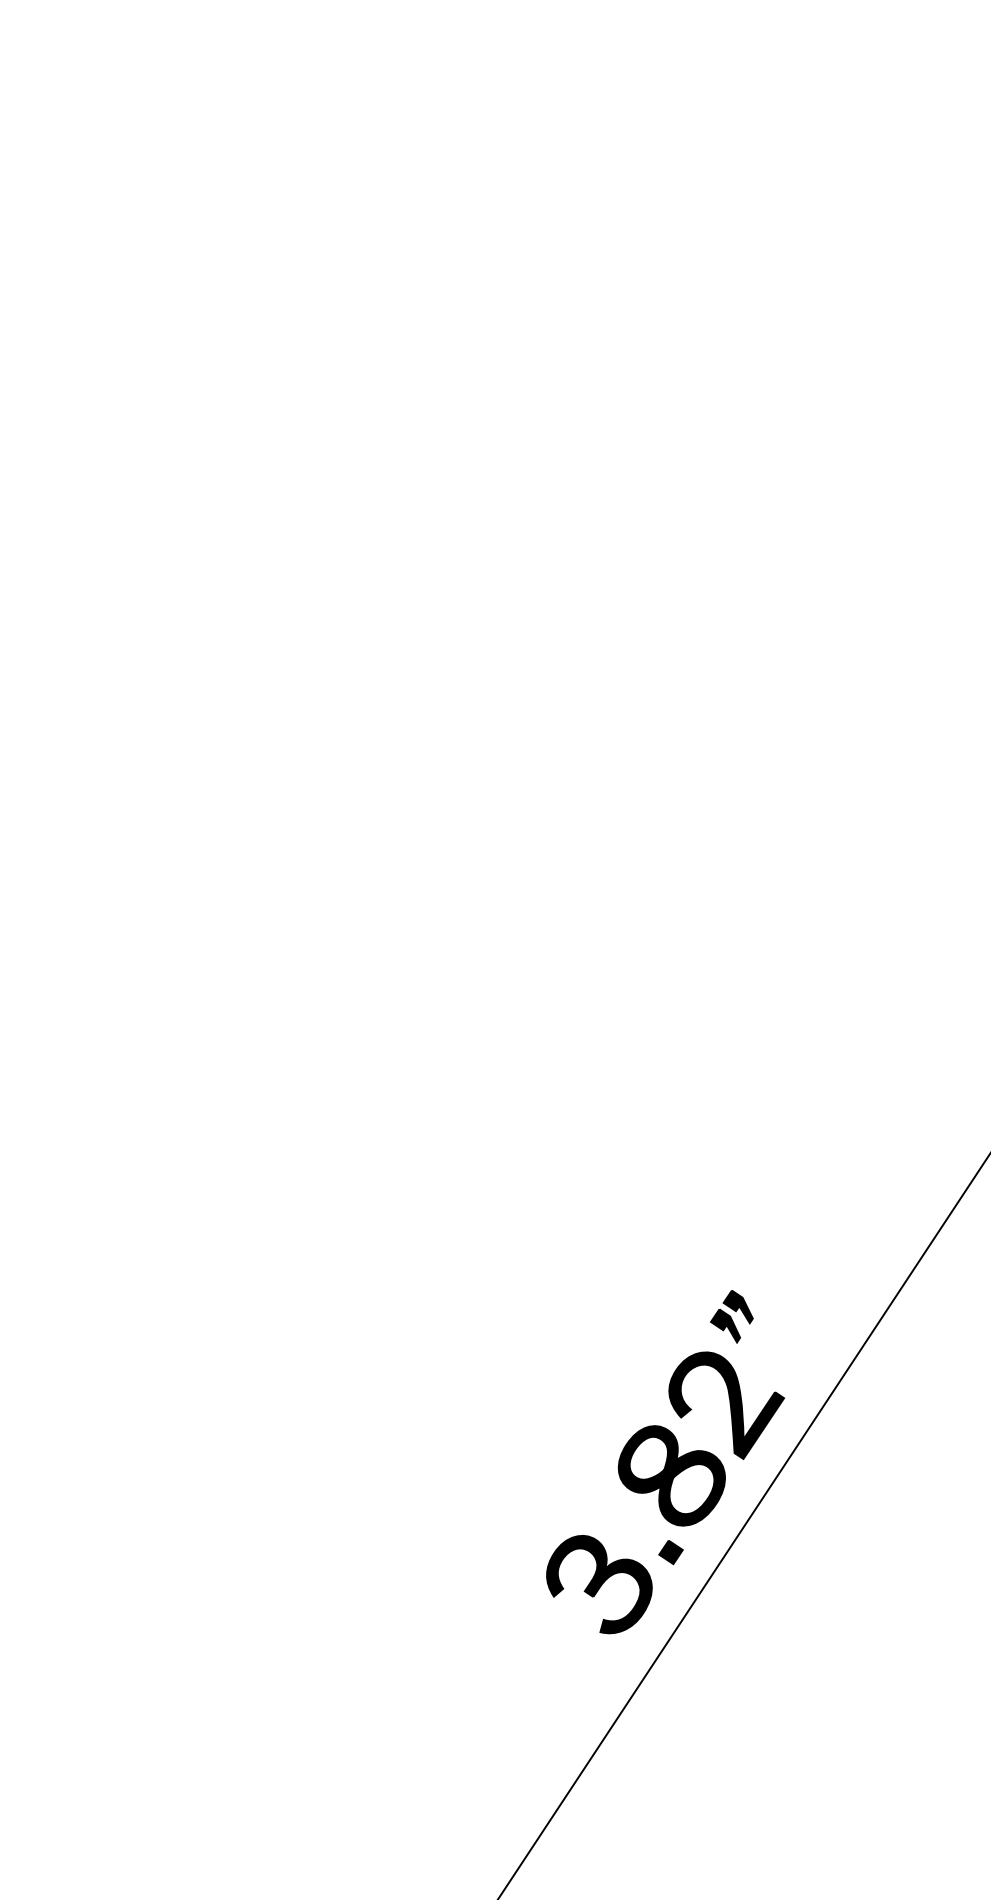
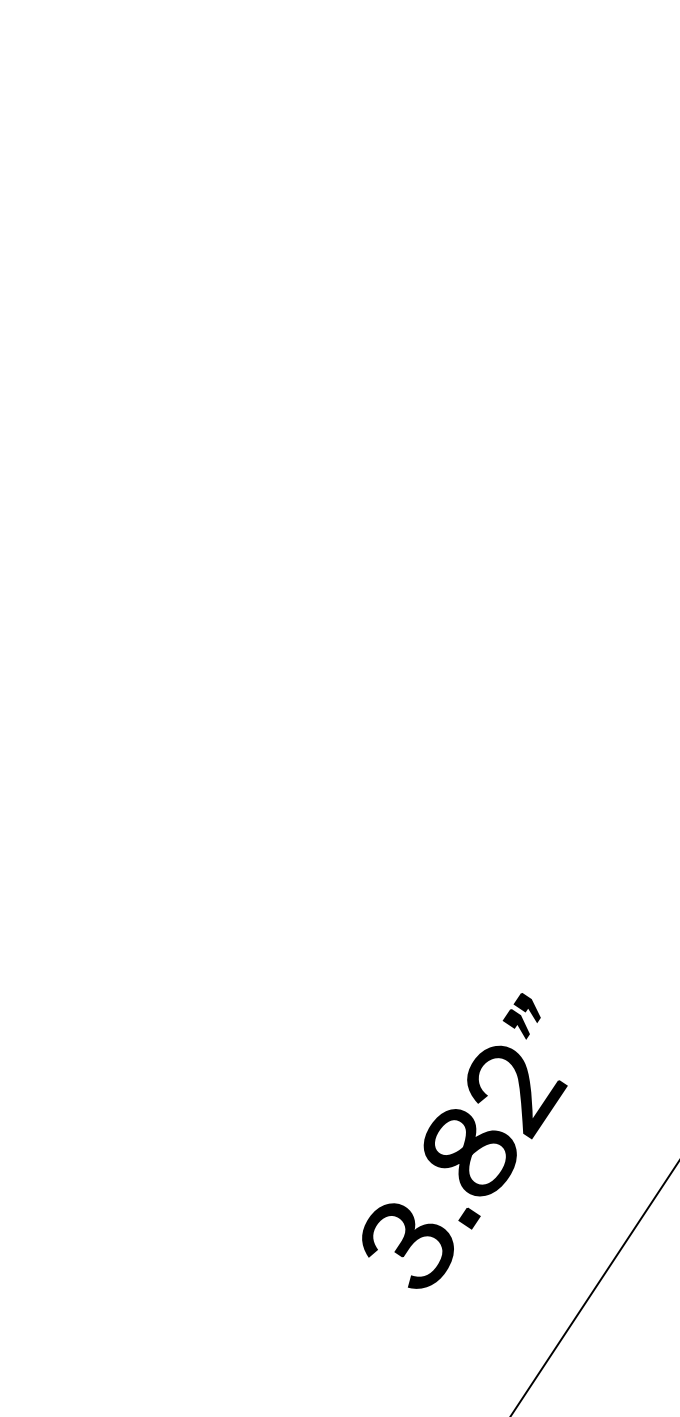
part: (665, 1462) -> (464, 1141), moved

